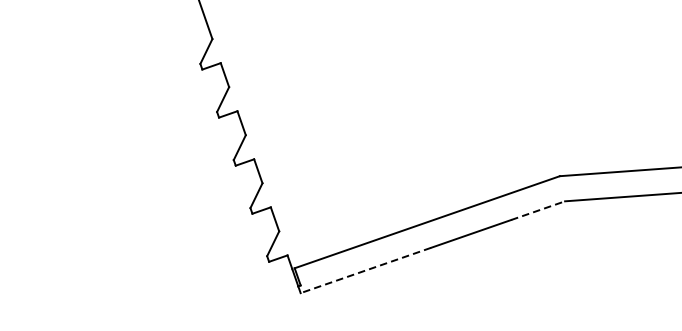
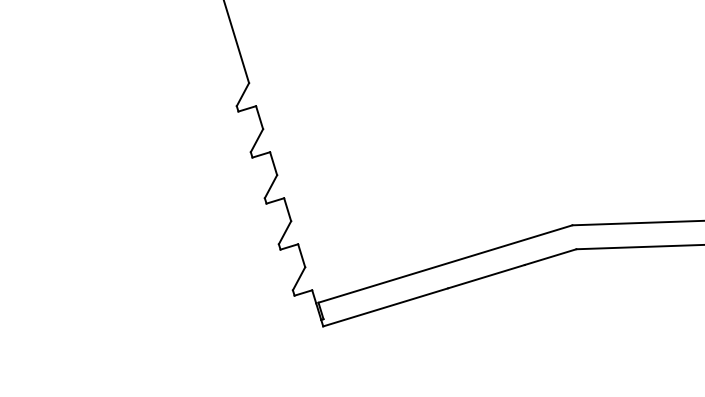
line: (538, 209) -> (551, 256), dashed -> solid
line: (365, 270) -> (385, 307), dashed -> solid

